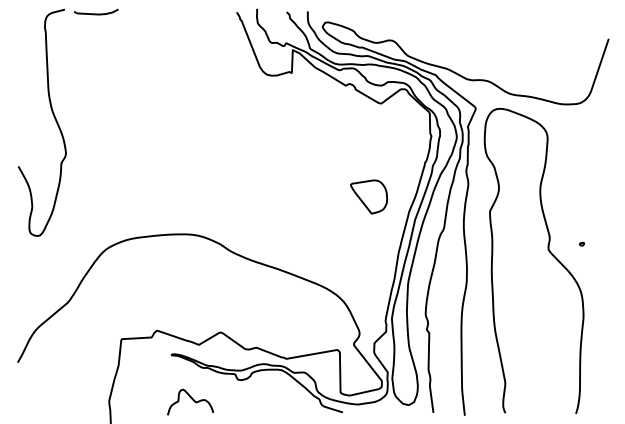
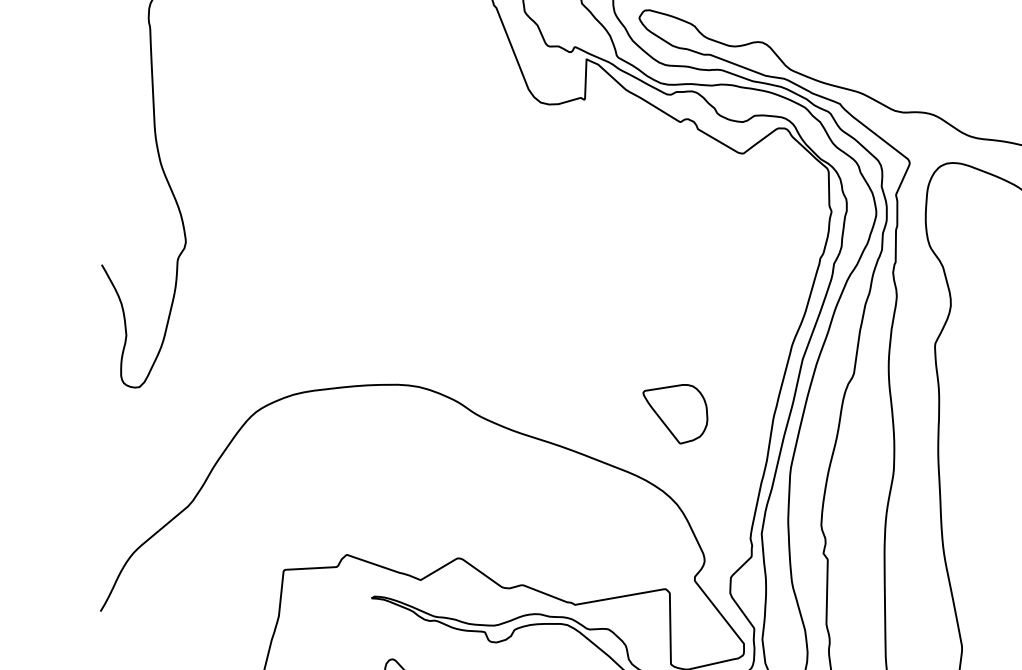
part: (369, 196) -> (676, 413), moved

